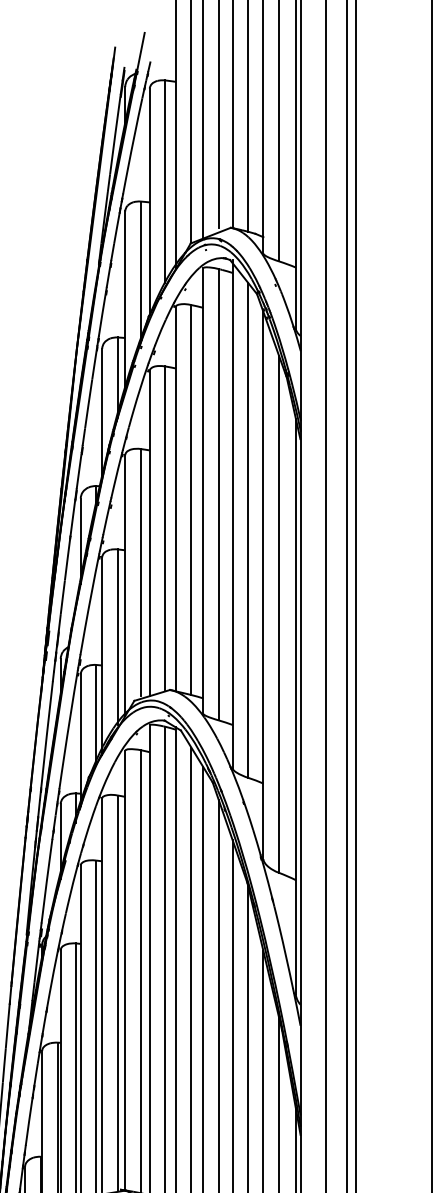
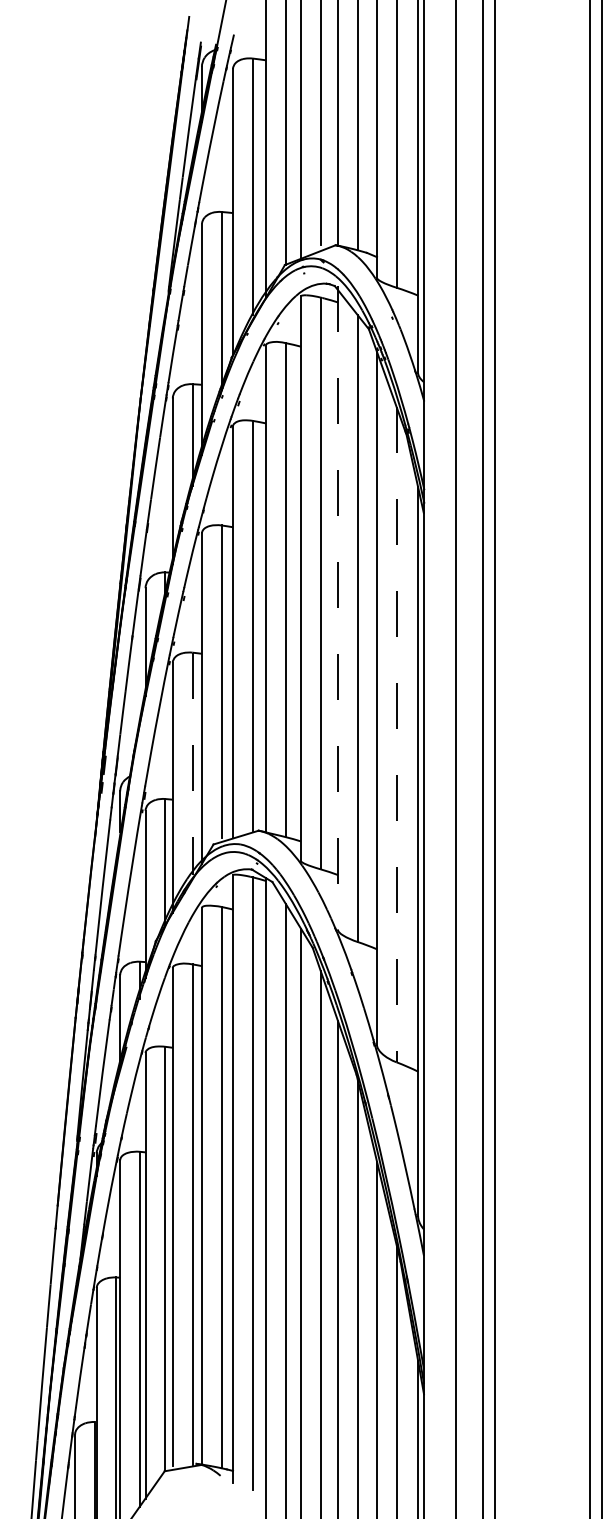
line: (232, 513) -> (337, 607), solid -> dashed
line: (278, 614) -> (396, 734), solid -> dashed
line: (117, 636) -> (192, 763), solid -> dashed

